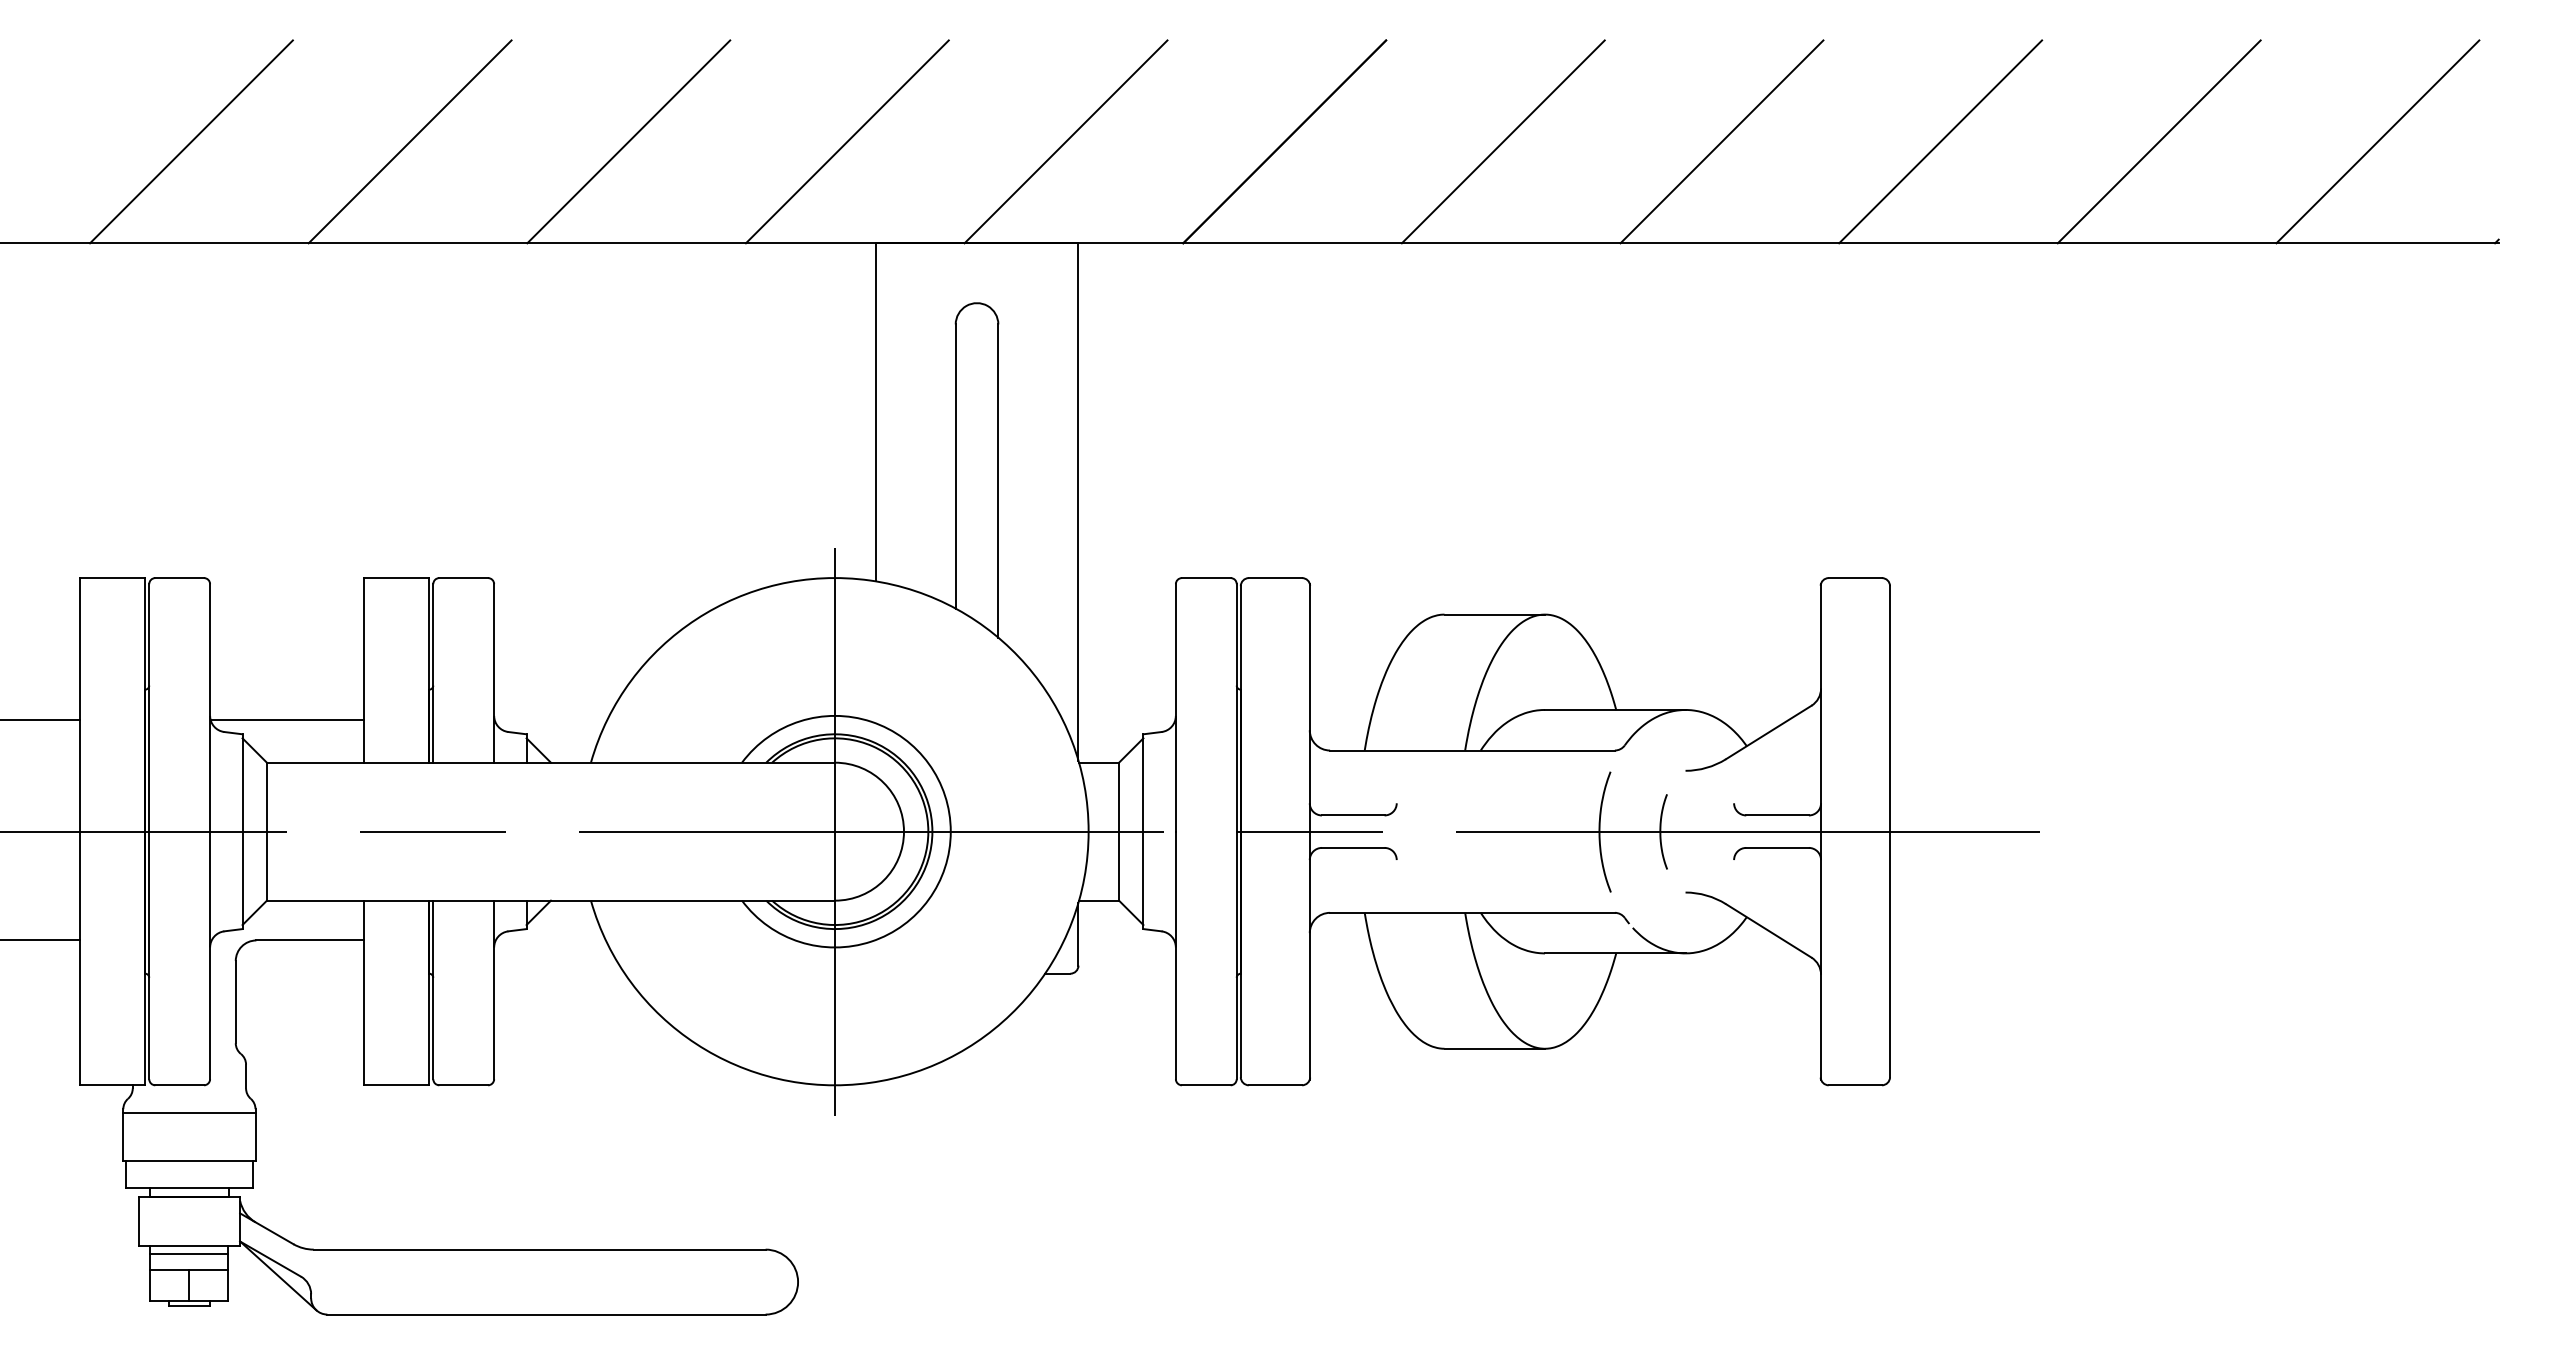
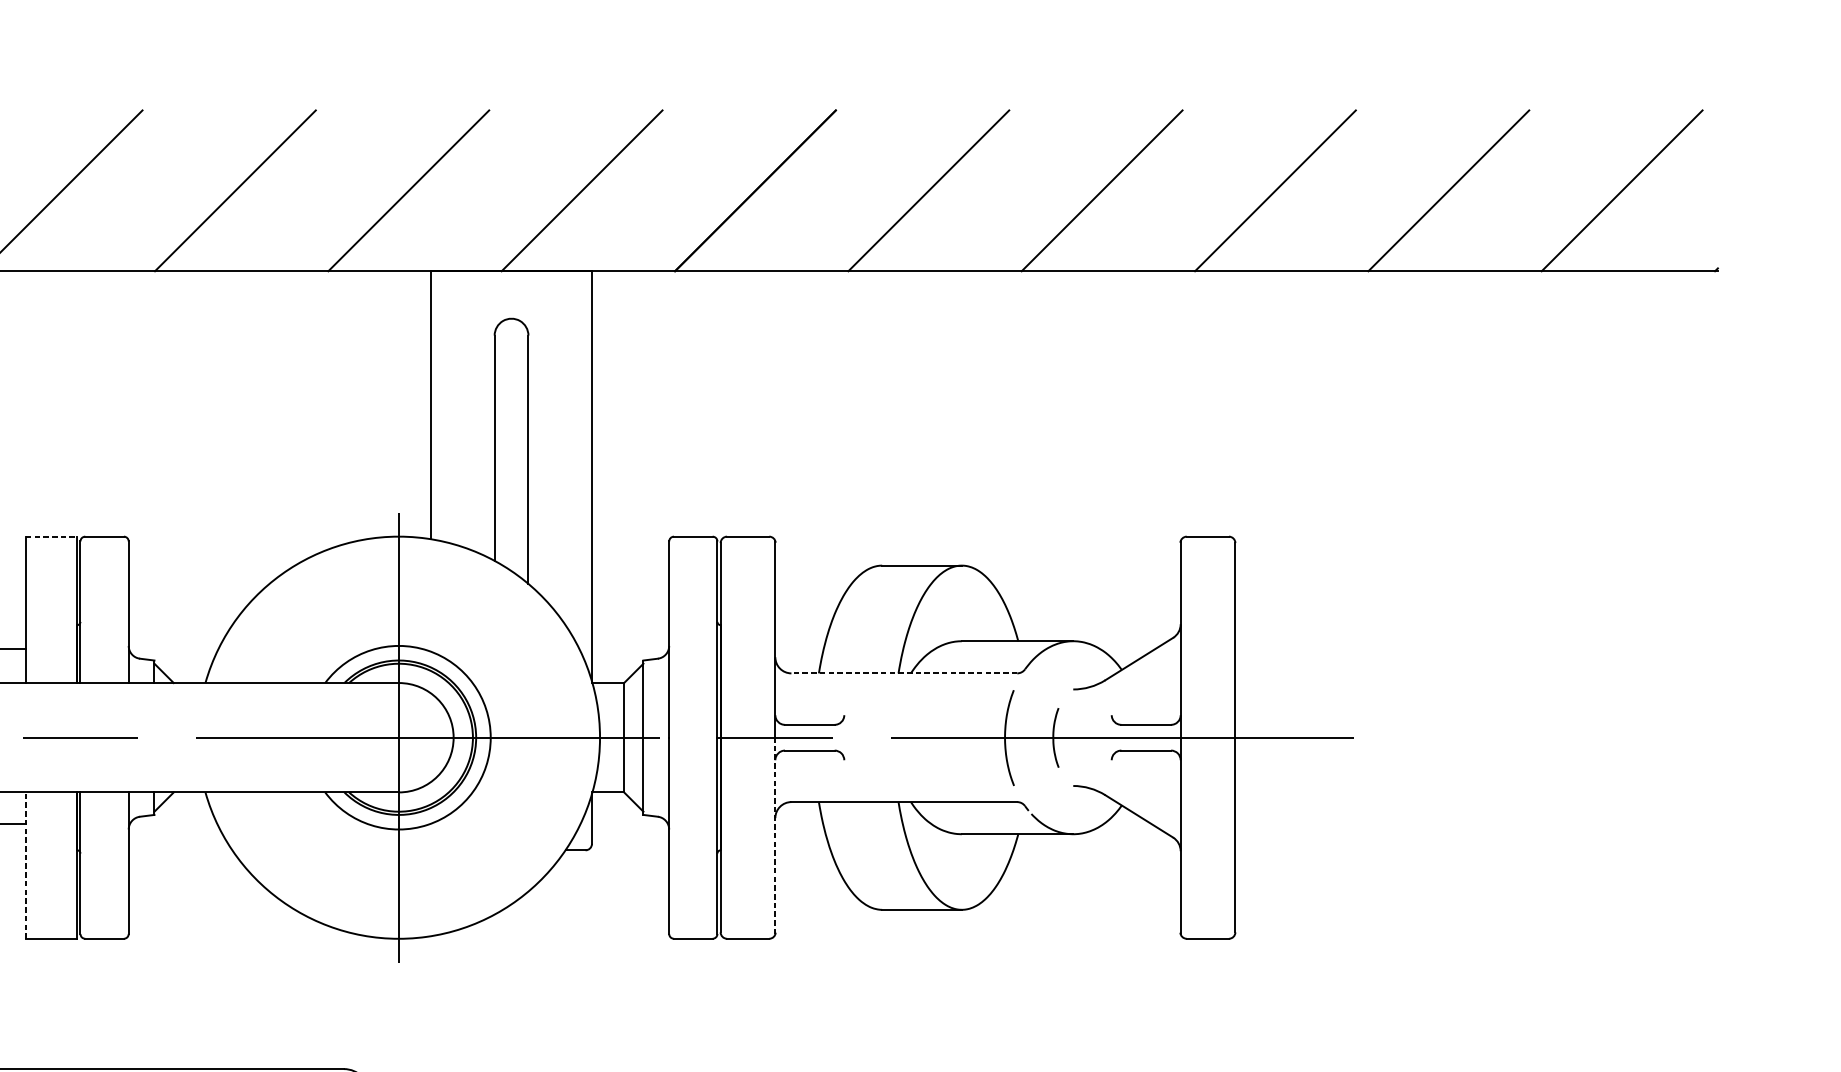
line: (397, 578) -> (52, 537), solid -> dashed
line: (1471, 750) -> (903, 673), solid -> dashed
line: (1309, 955) -> (775, 835), solid -> dashed
line: (364, 992) -> (25, 865), solid -> dashed

